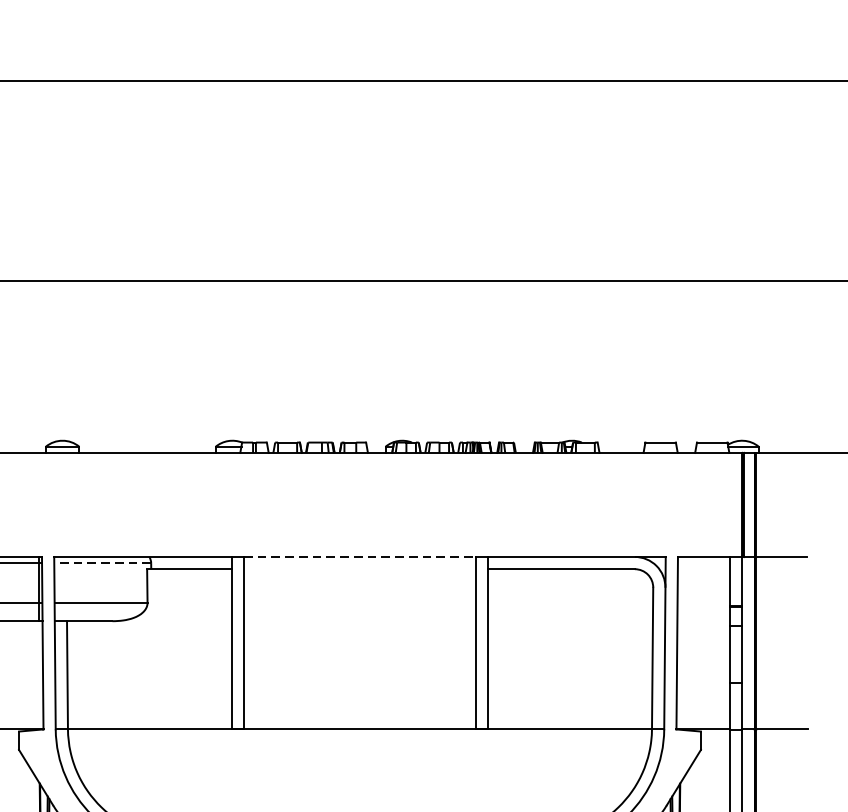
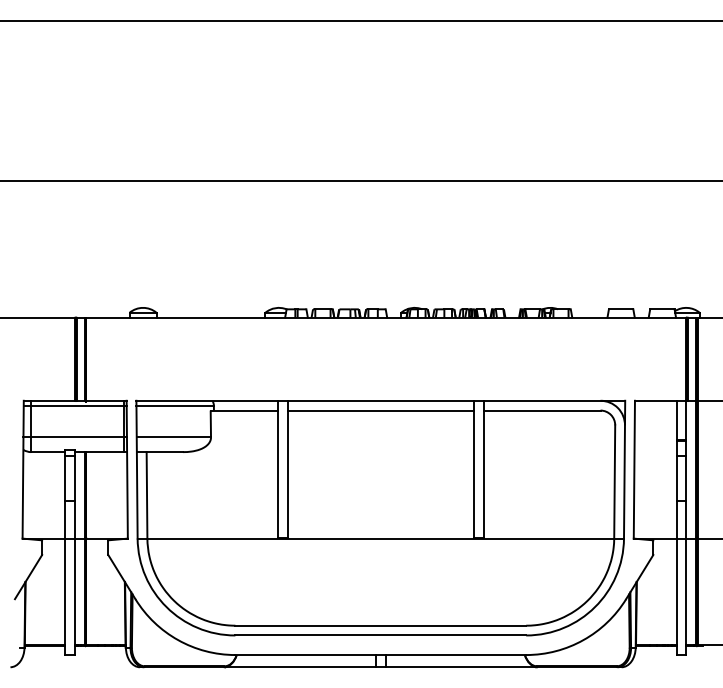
line: (359, 556) -> (380, 400), dashed -> solid
line: (103, 562) -> (175, 405), dashed -> solid
line: (359, 569) -> (380, 410), added

